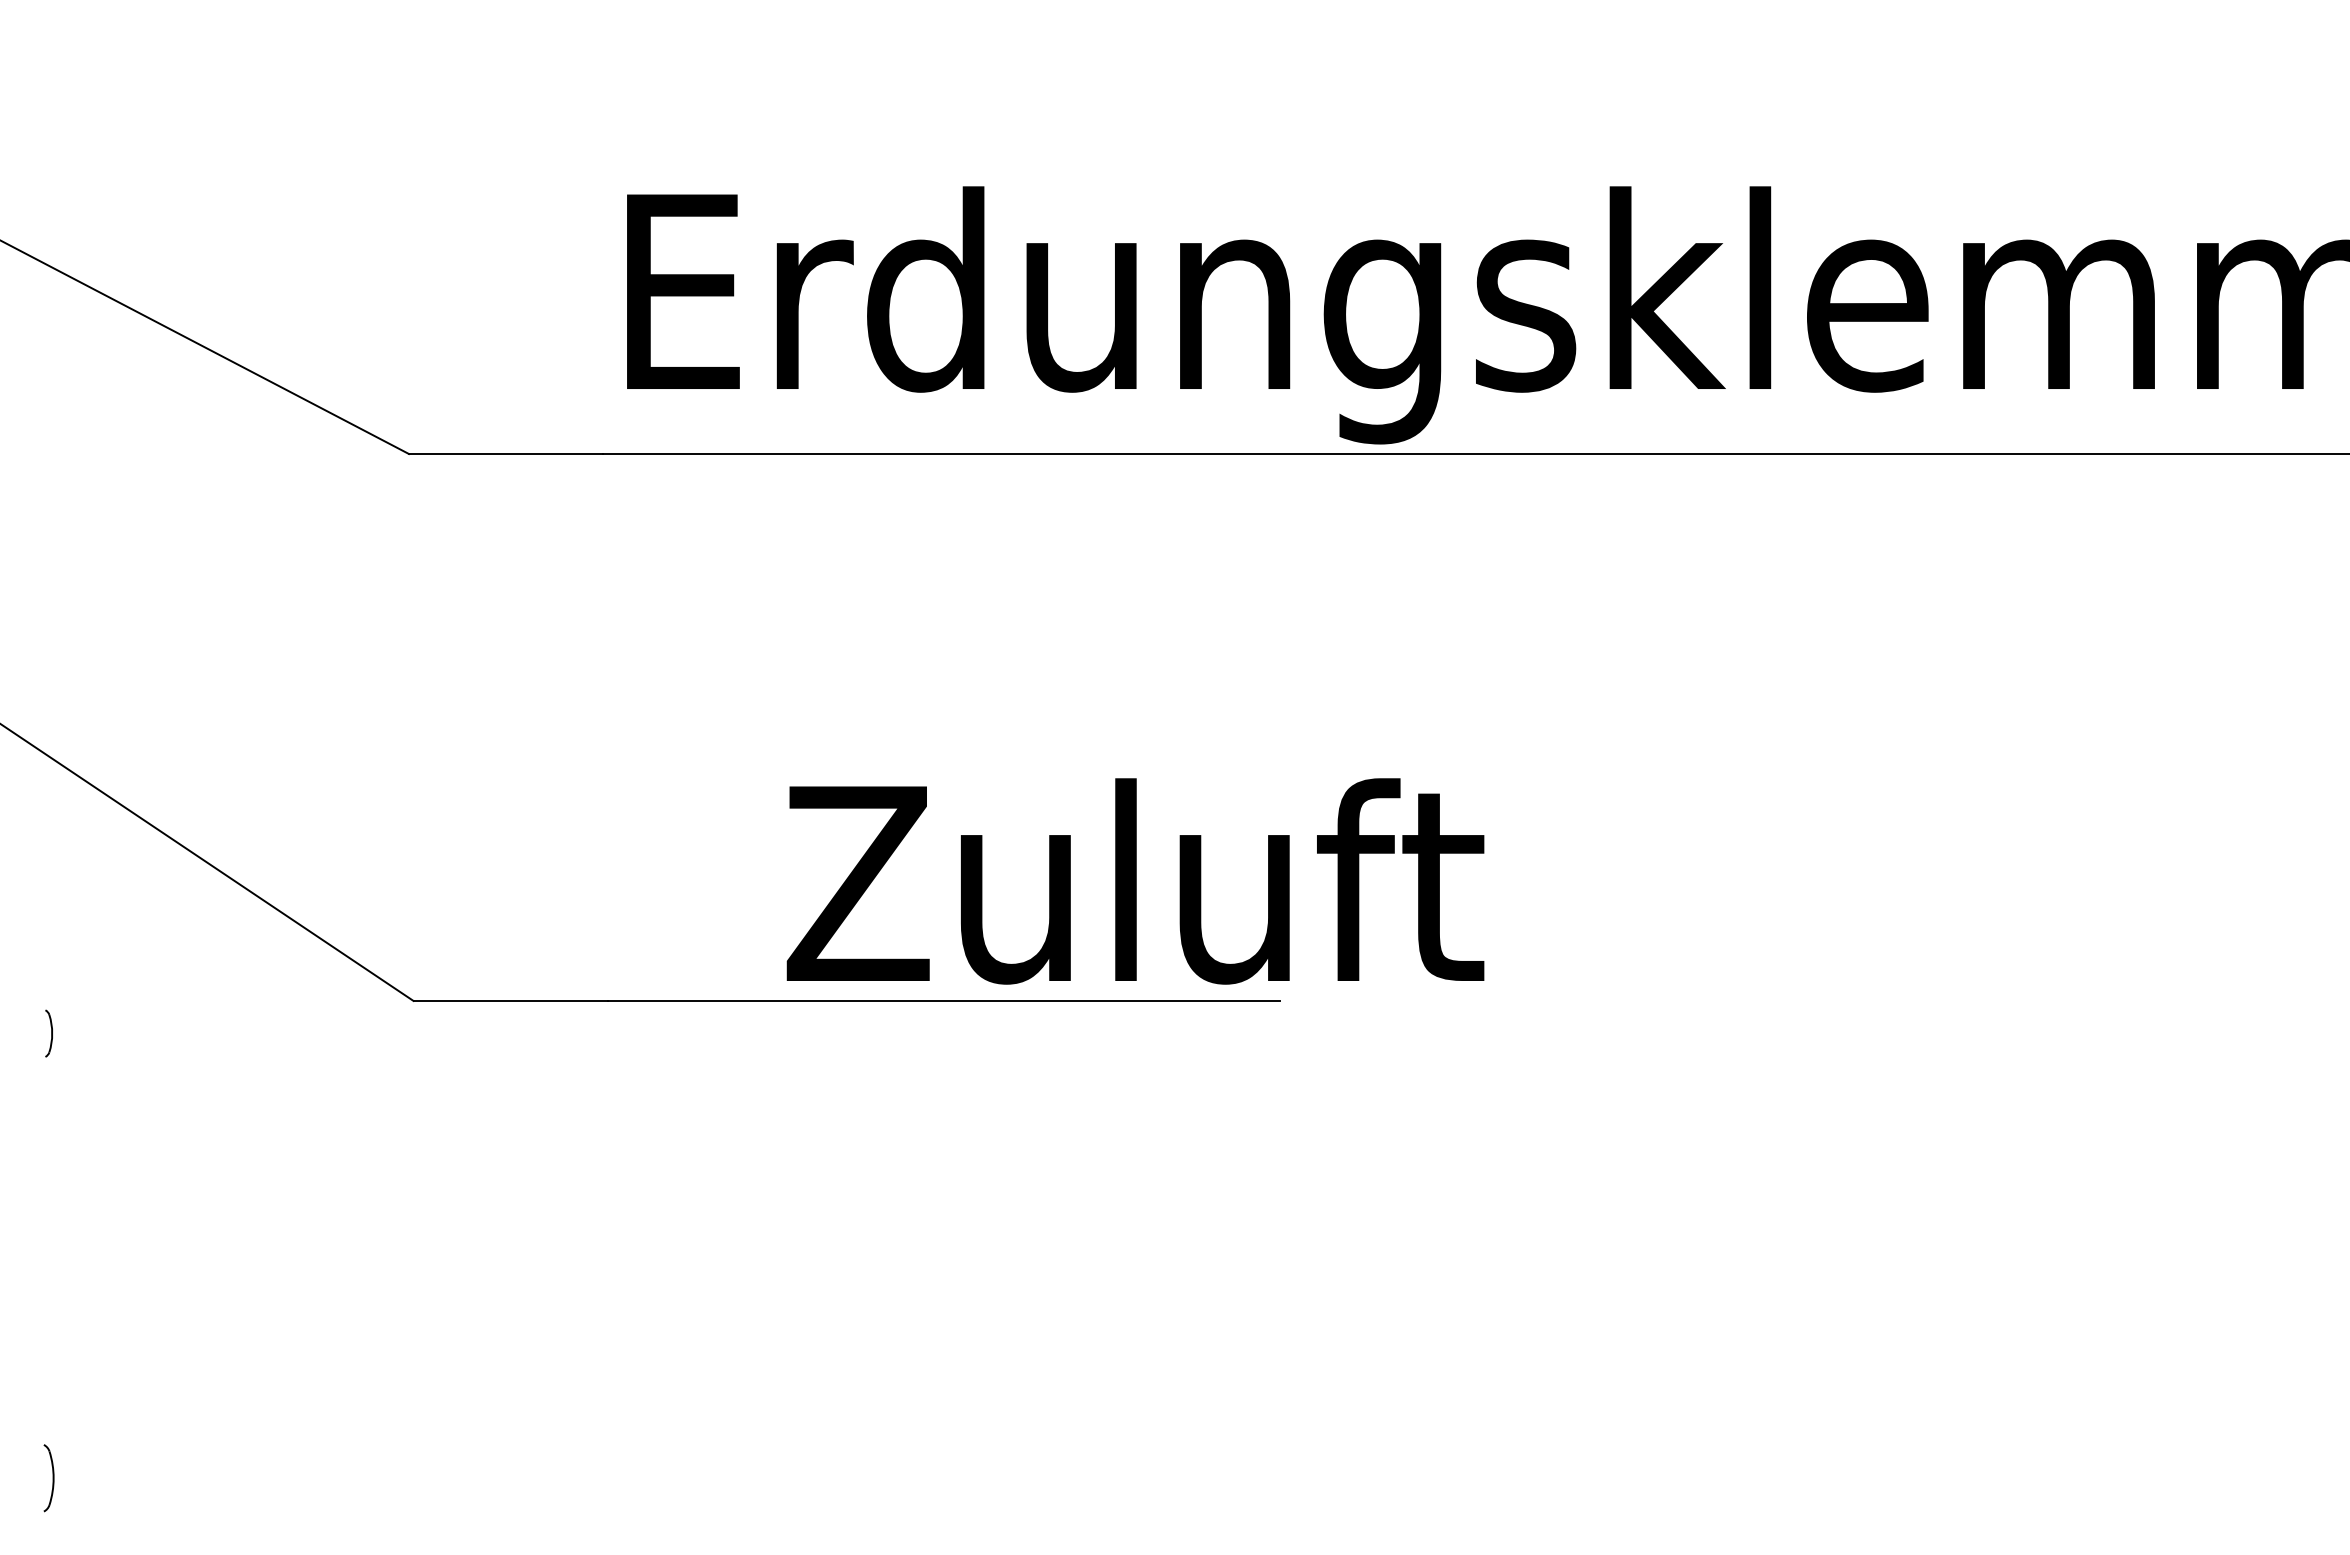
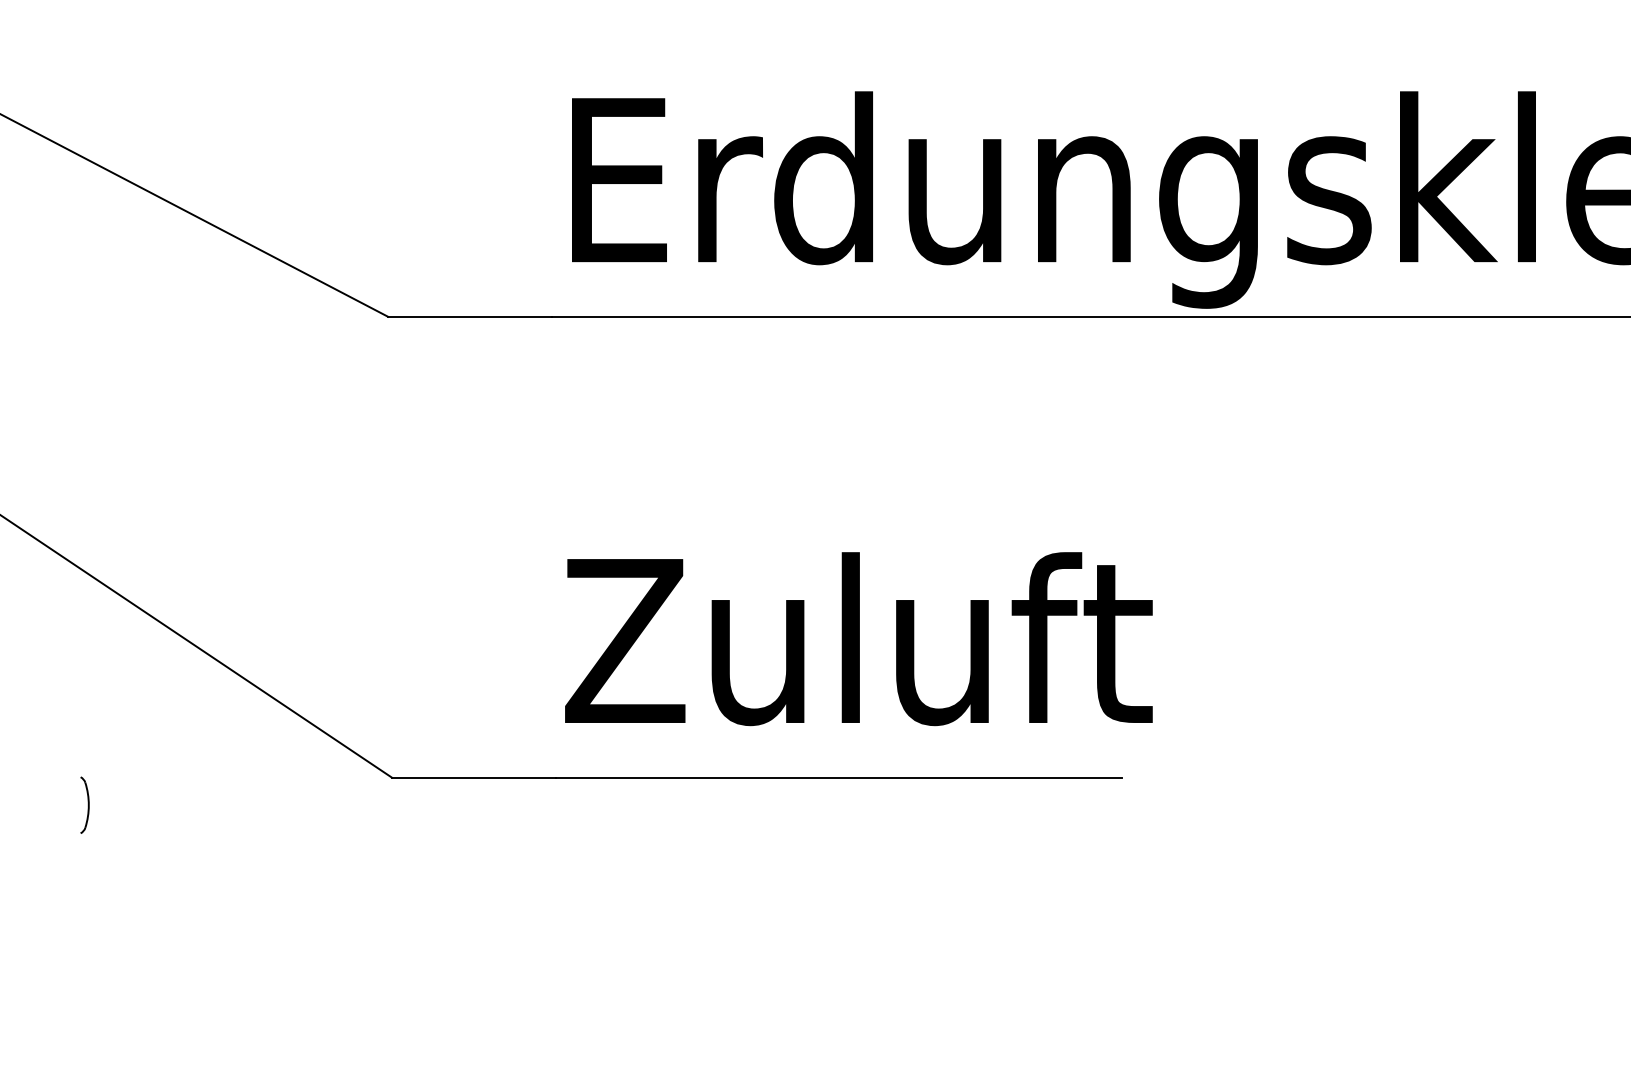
text: (1135, 881) -> (858, 639), moved
part: (48, 1033) -> (84, 805), size x1.43

